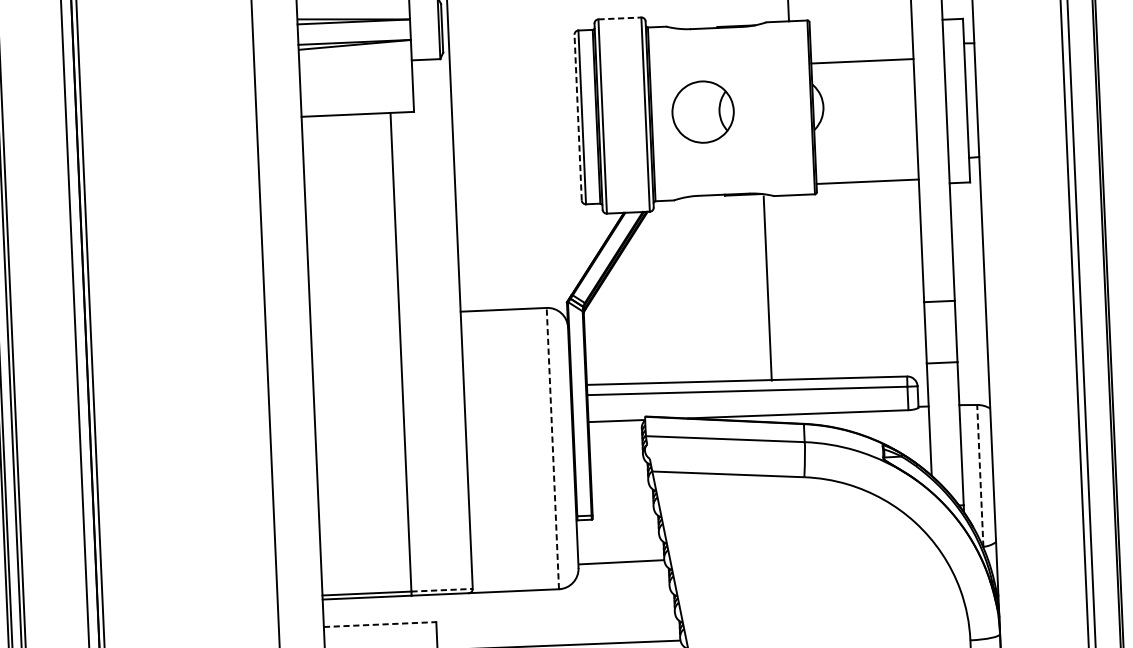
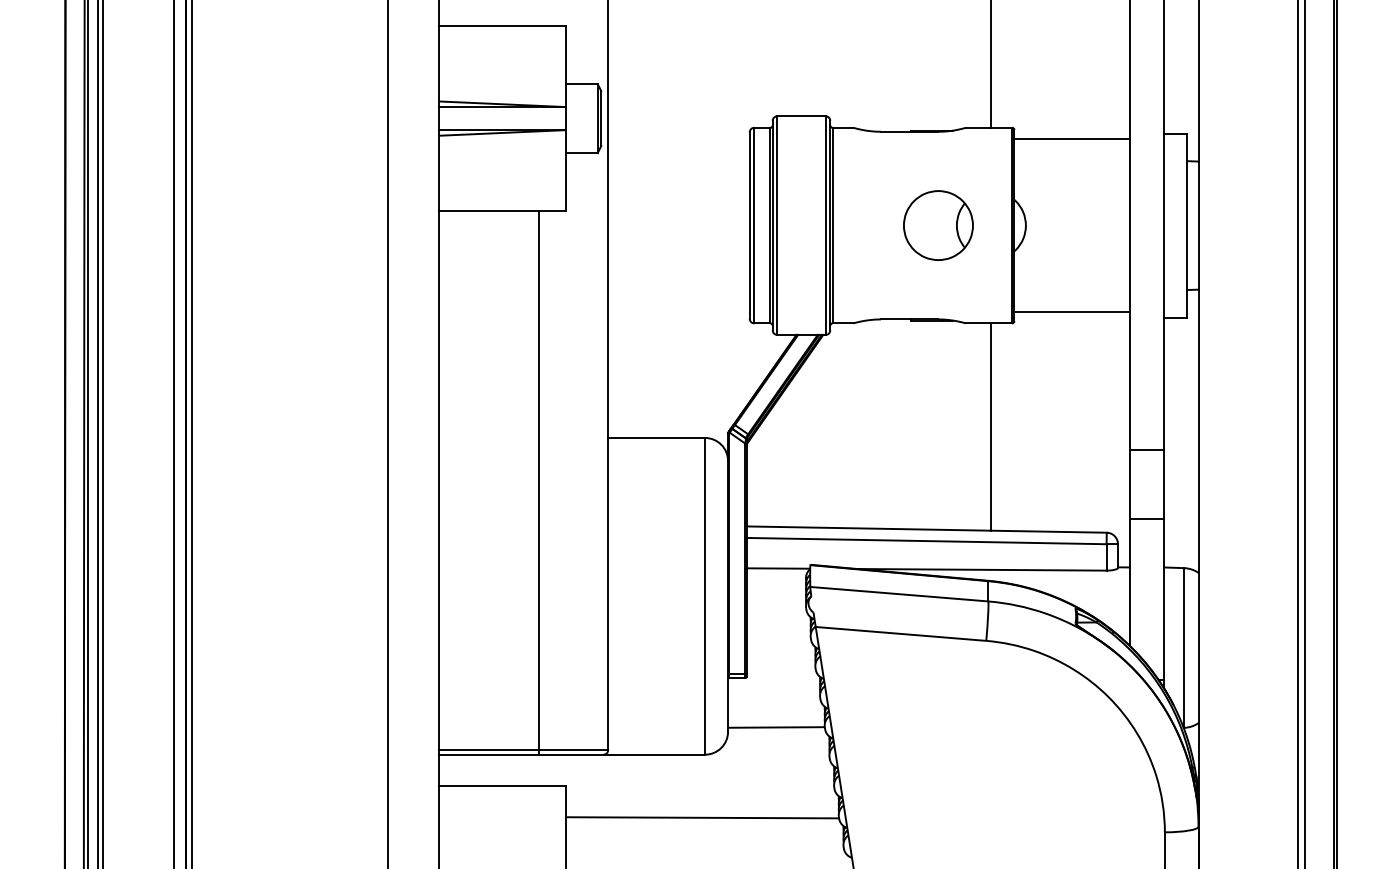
line: (620, 18) -> (802, 116), dashed -> solid
line: (862, 61) -> (1071, 139), moved
part: (703, 112) -> (938, 225), moved
line: (577, 117) -> (749, 225), dashed -> solid
line: (767, 288) -> (991, 426), moved
line: (553, 447) -> (705, 595), dashed -> solid
line: (980, 476) -> (1184, 648), dashed -> solid
line: (441, 590) -> (573, 750), dashed -> solid
line: (380, 624) -> (502, 785), dashed -> solid

